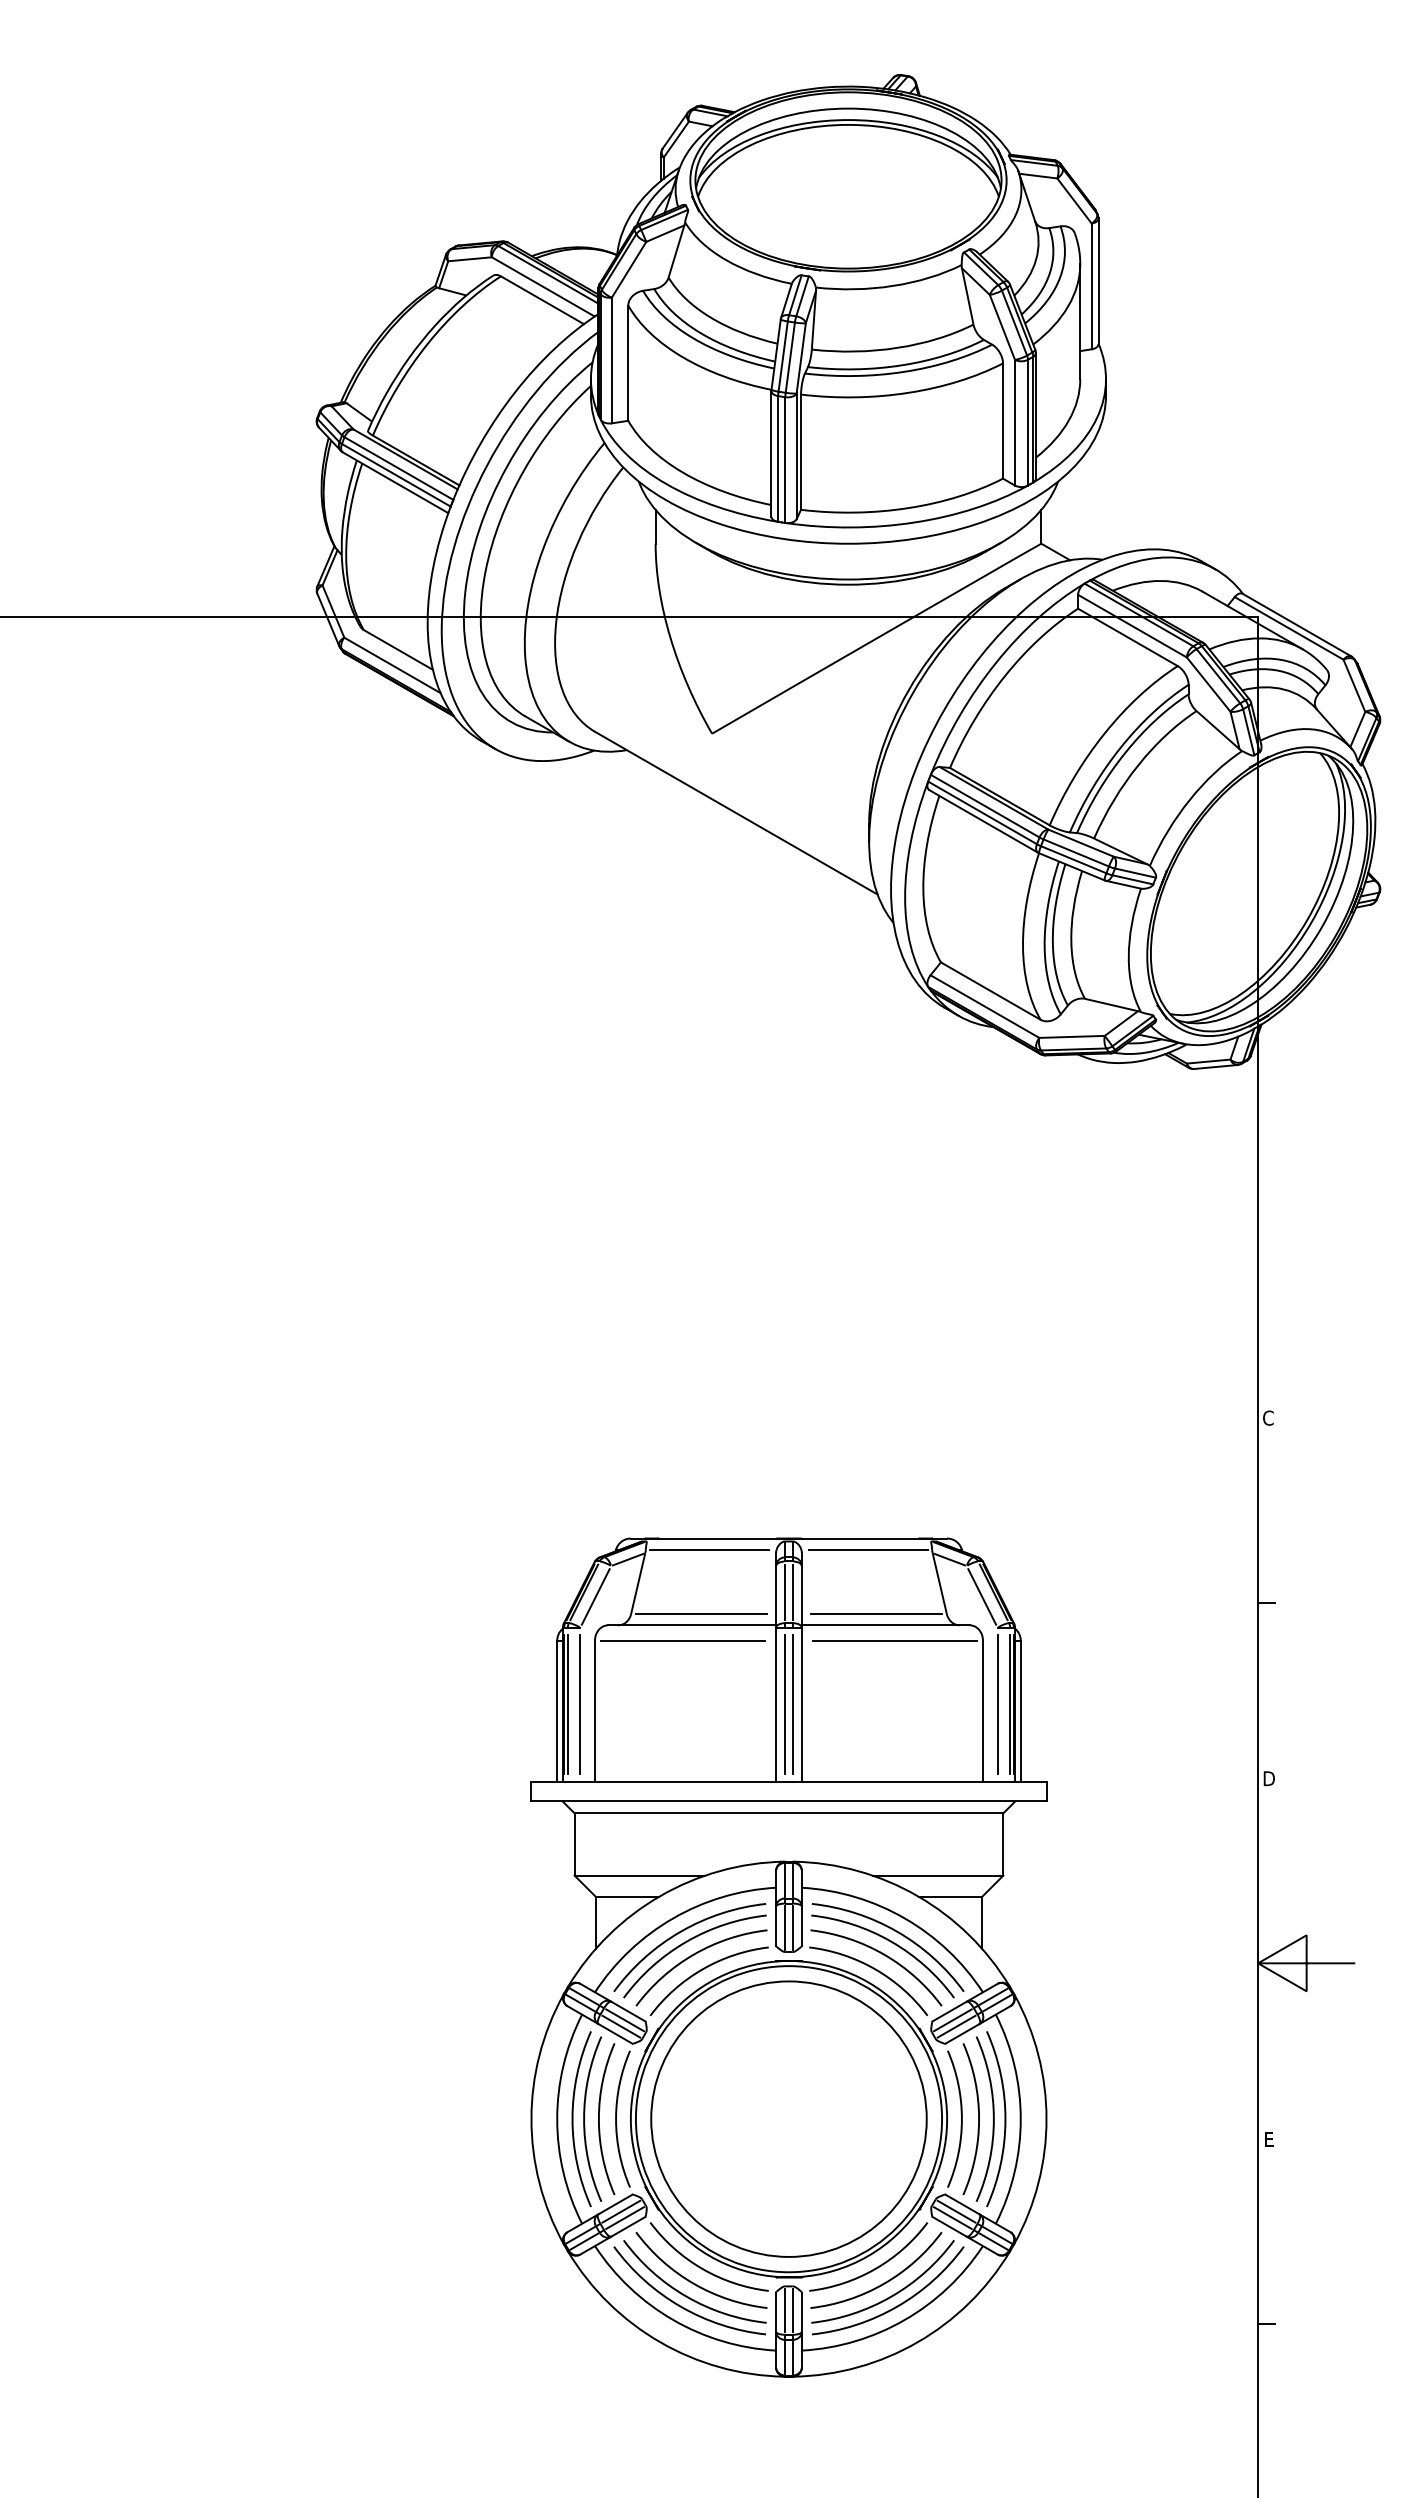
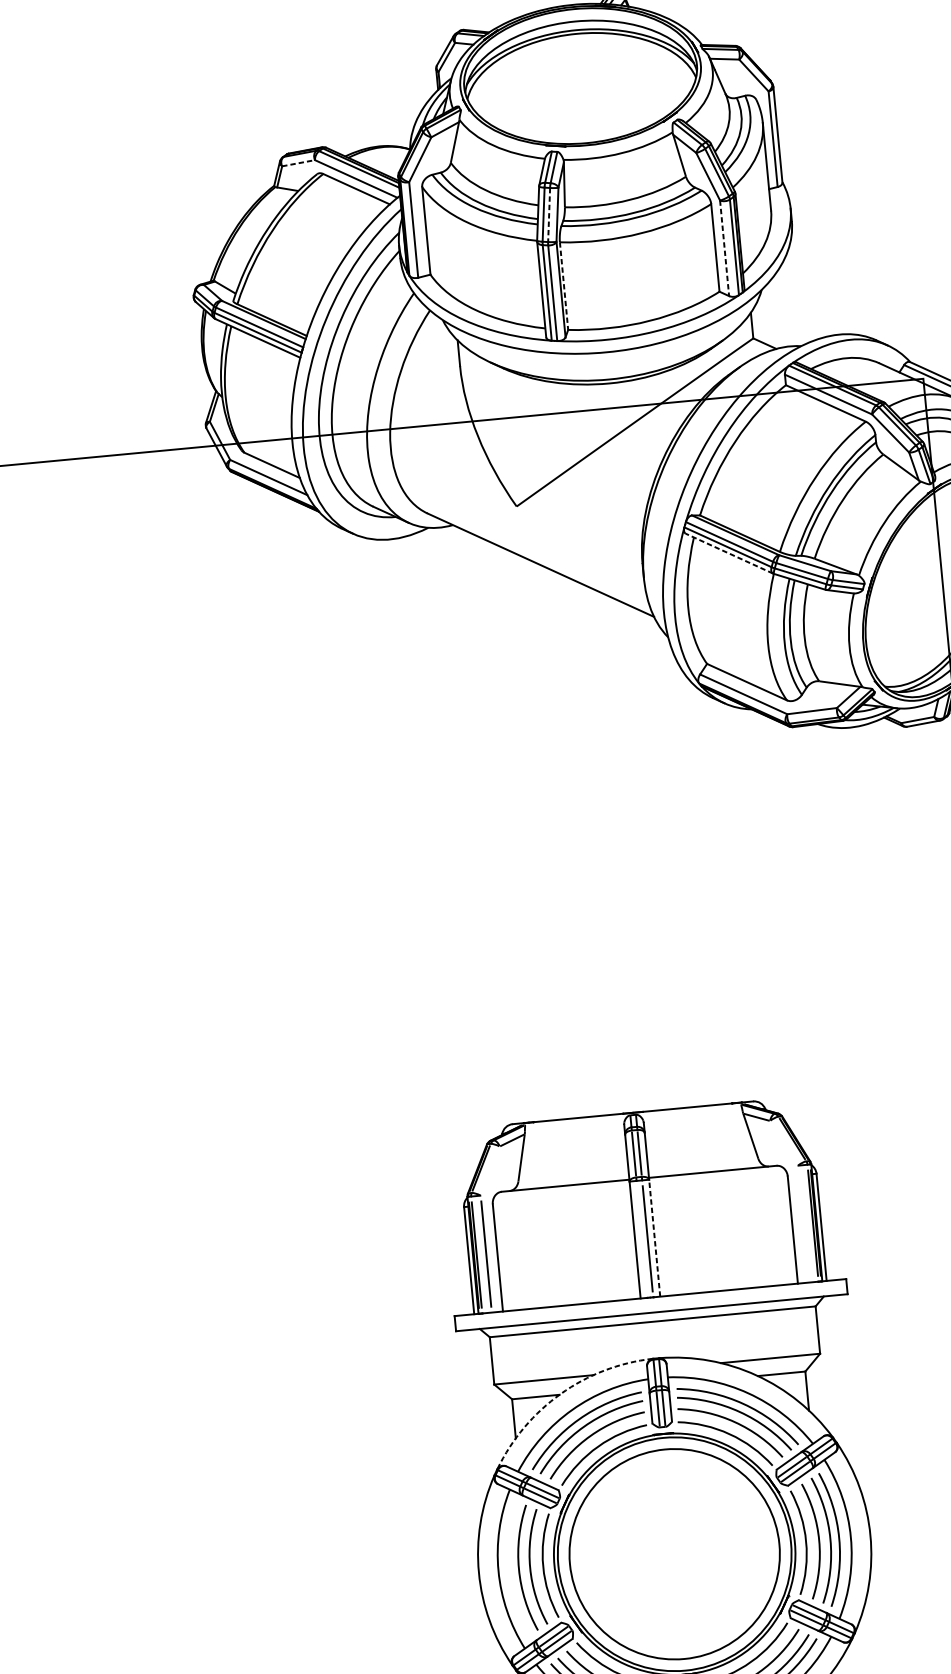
line: (470, 259) -> (298, 163), solid -> dashed
line: (790, 358) -> (549, 215), solid -> dashed
line: (1014, 422) -> (724, 248), solid -> dashed
line: (801, 452) -> (564, 286), solid -> dashed
line: (983, 821) -> (729, 553), solid -> dashed
line: (709, 1549) -> (573, 1126), removed
line: (868, 1549) -> (694, 1115), removed
line: (595, 1596) -> (490, 1170), removed
line: (982, 1596) -> (784, 1142), removed
line: (701, 1613) -> (571, 1176), removed
line: (875, 1613) -> (704, 1163), removed
line: (683, 1640) -> (560, 1197), removed
line: (894, 1640) -> (720, 1182), removed
line: (785, 1704) -> (642, 1239), removed
line: (801, 1704) -> (654, 1238), solid -> dashed
line: (997, 1704) -> (803, 1224), removed
arc: (660, 1896) -> (561, 1394), solid -> dashed
arc: (573, 2119) -> (510, 1569), removed

